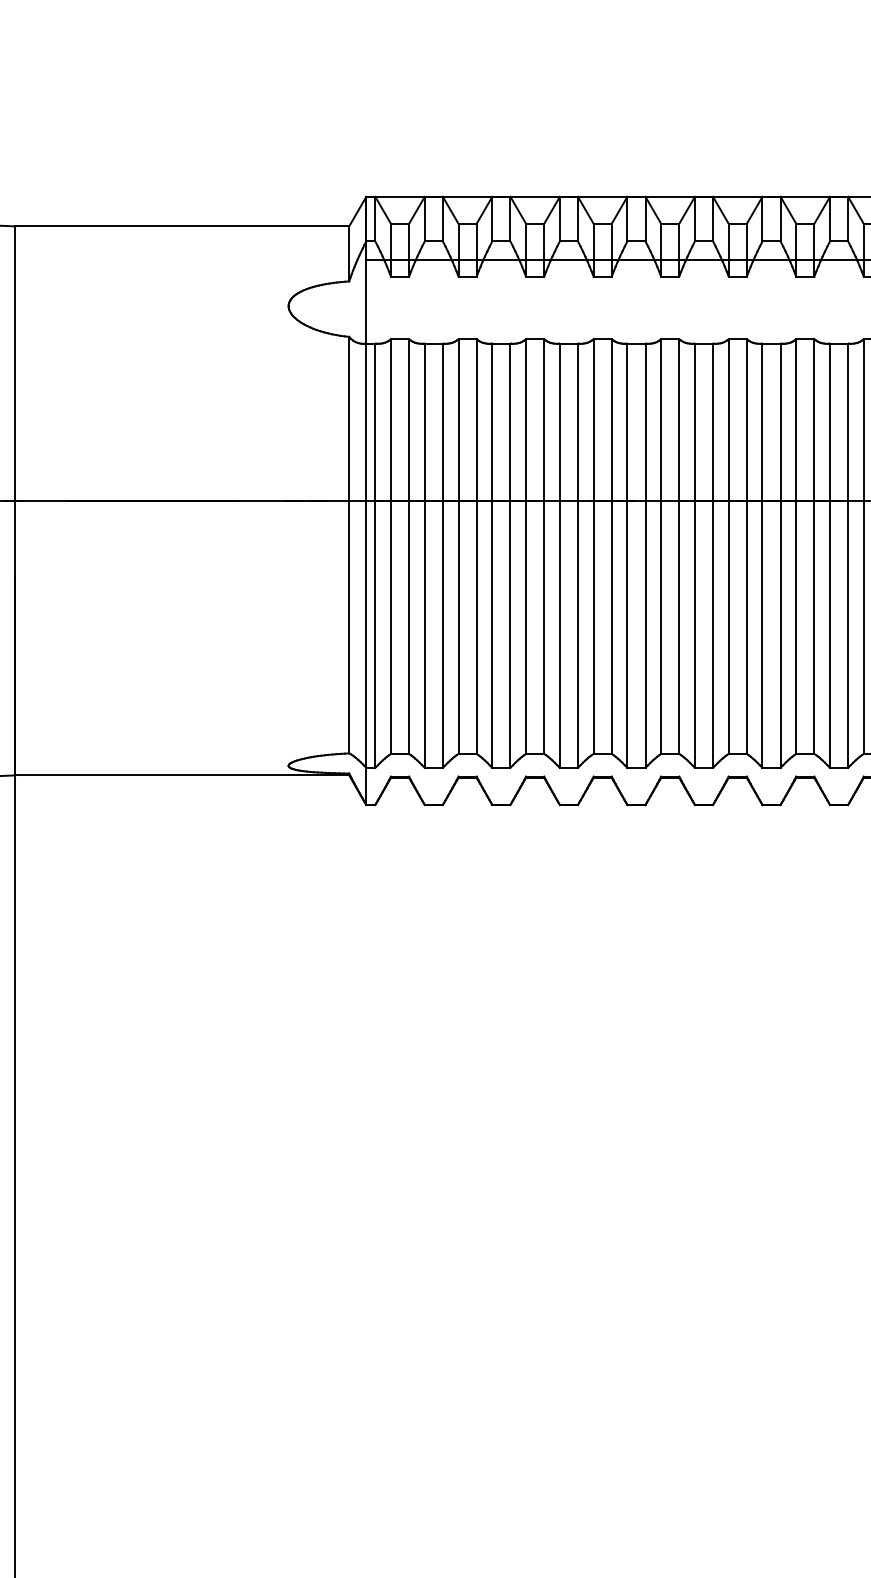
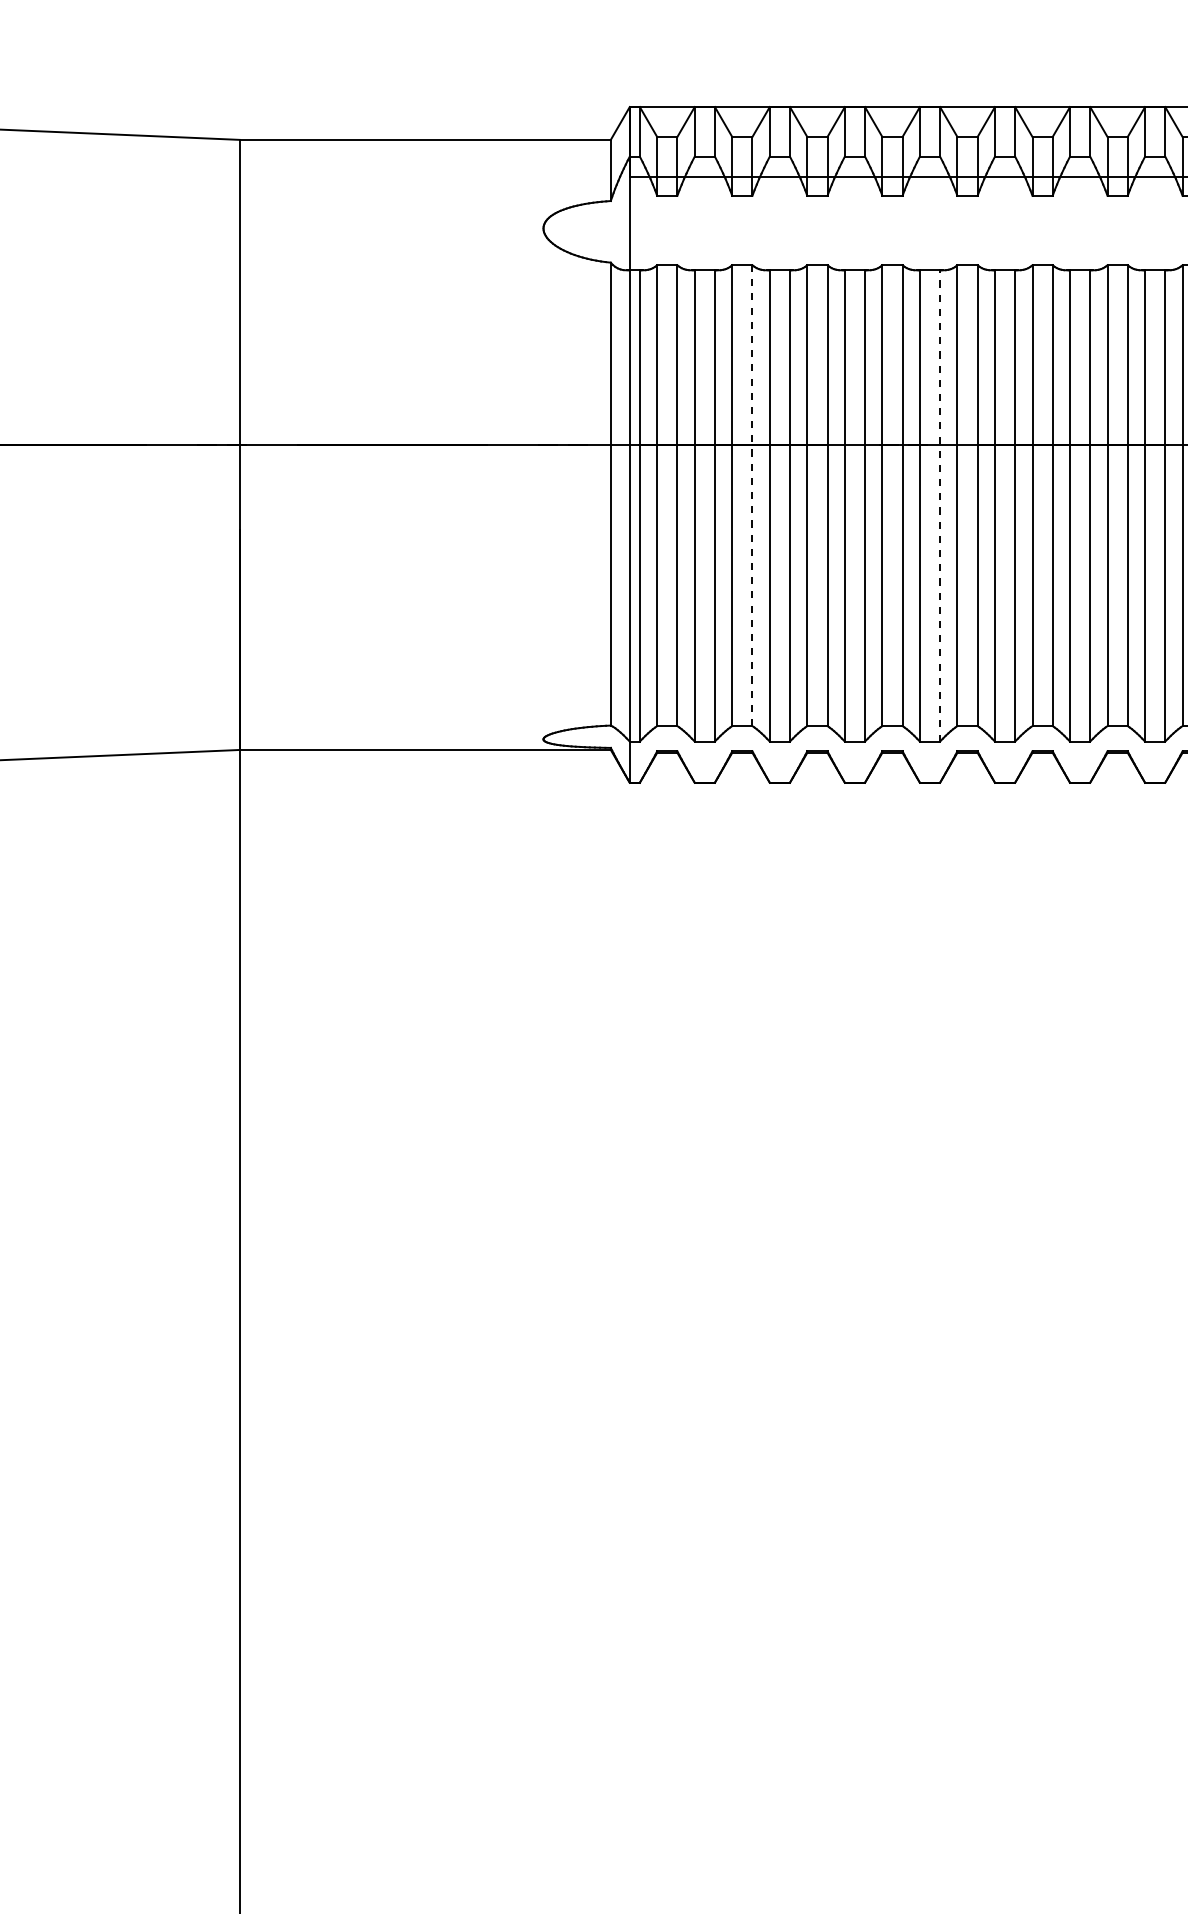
line: (476, 546) -> (752, 495), solid -> dashed
line: (645, 555) -> (940, 505), solid -> dashed

